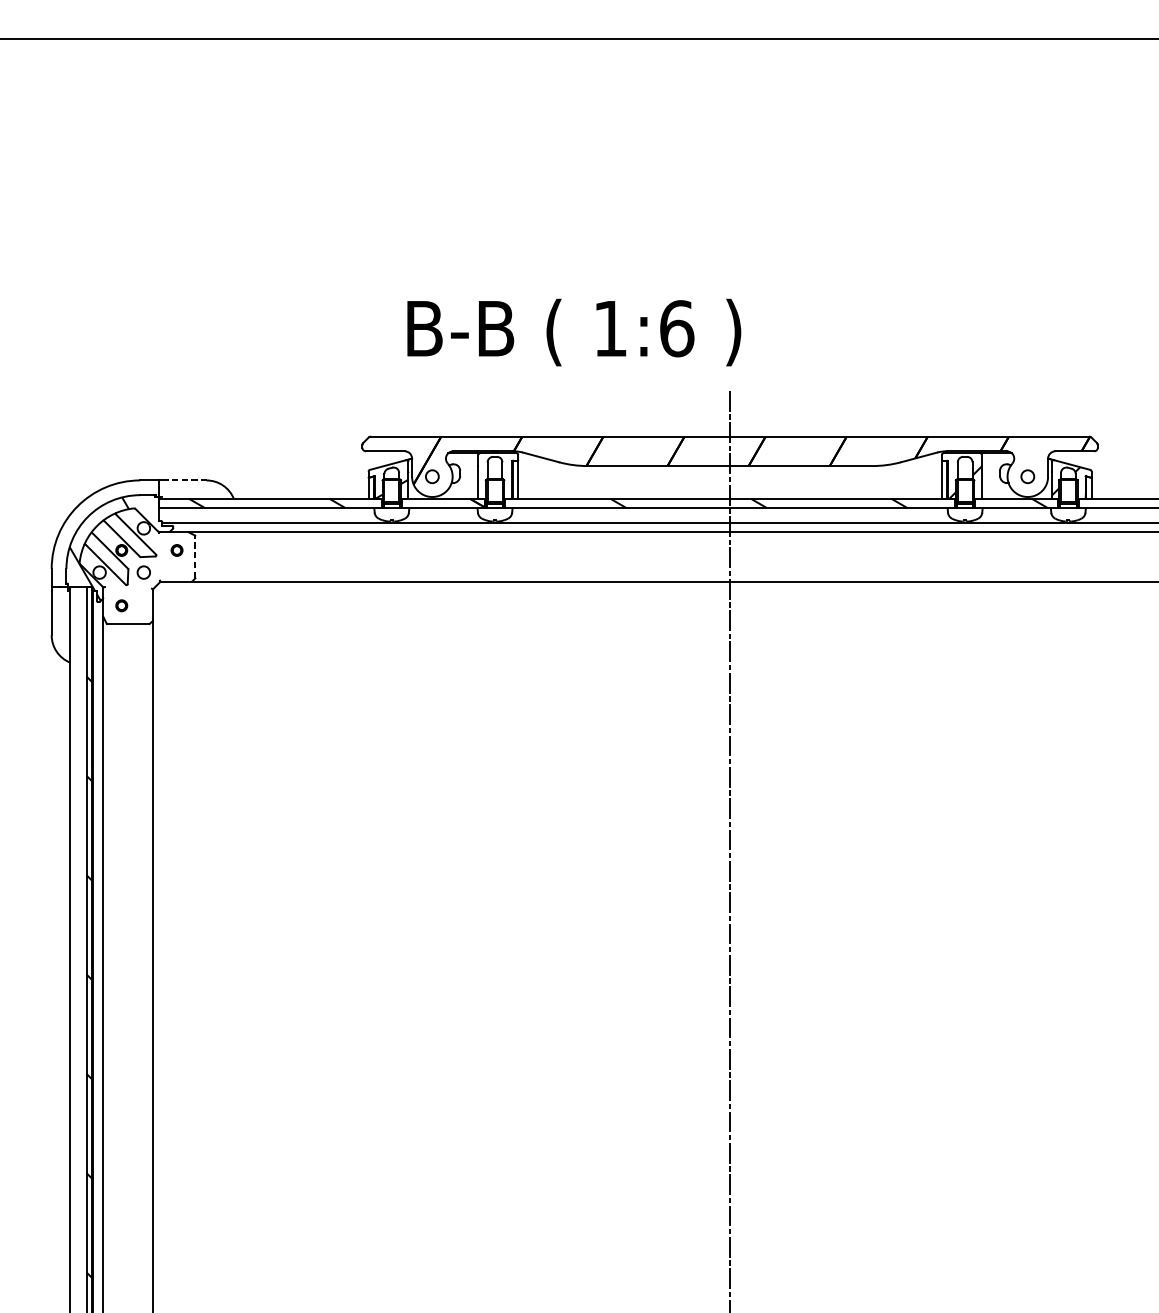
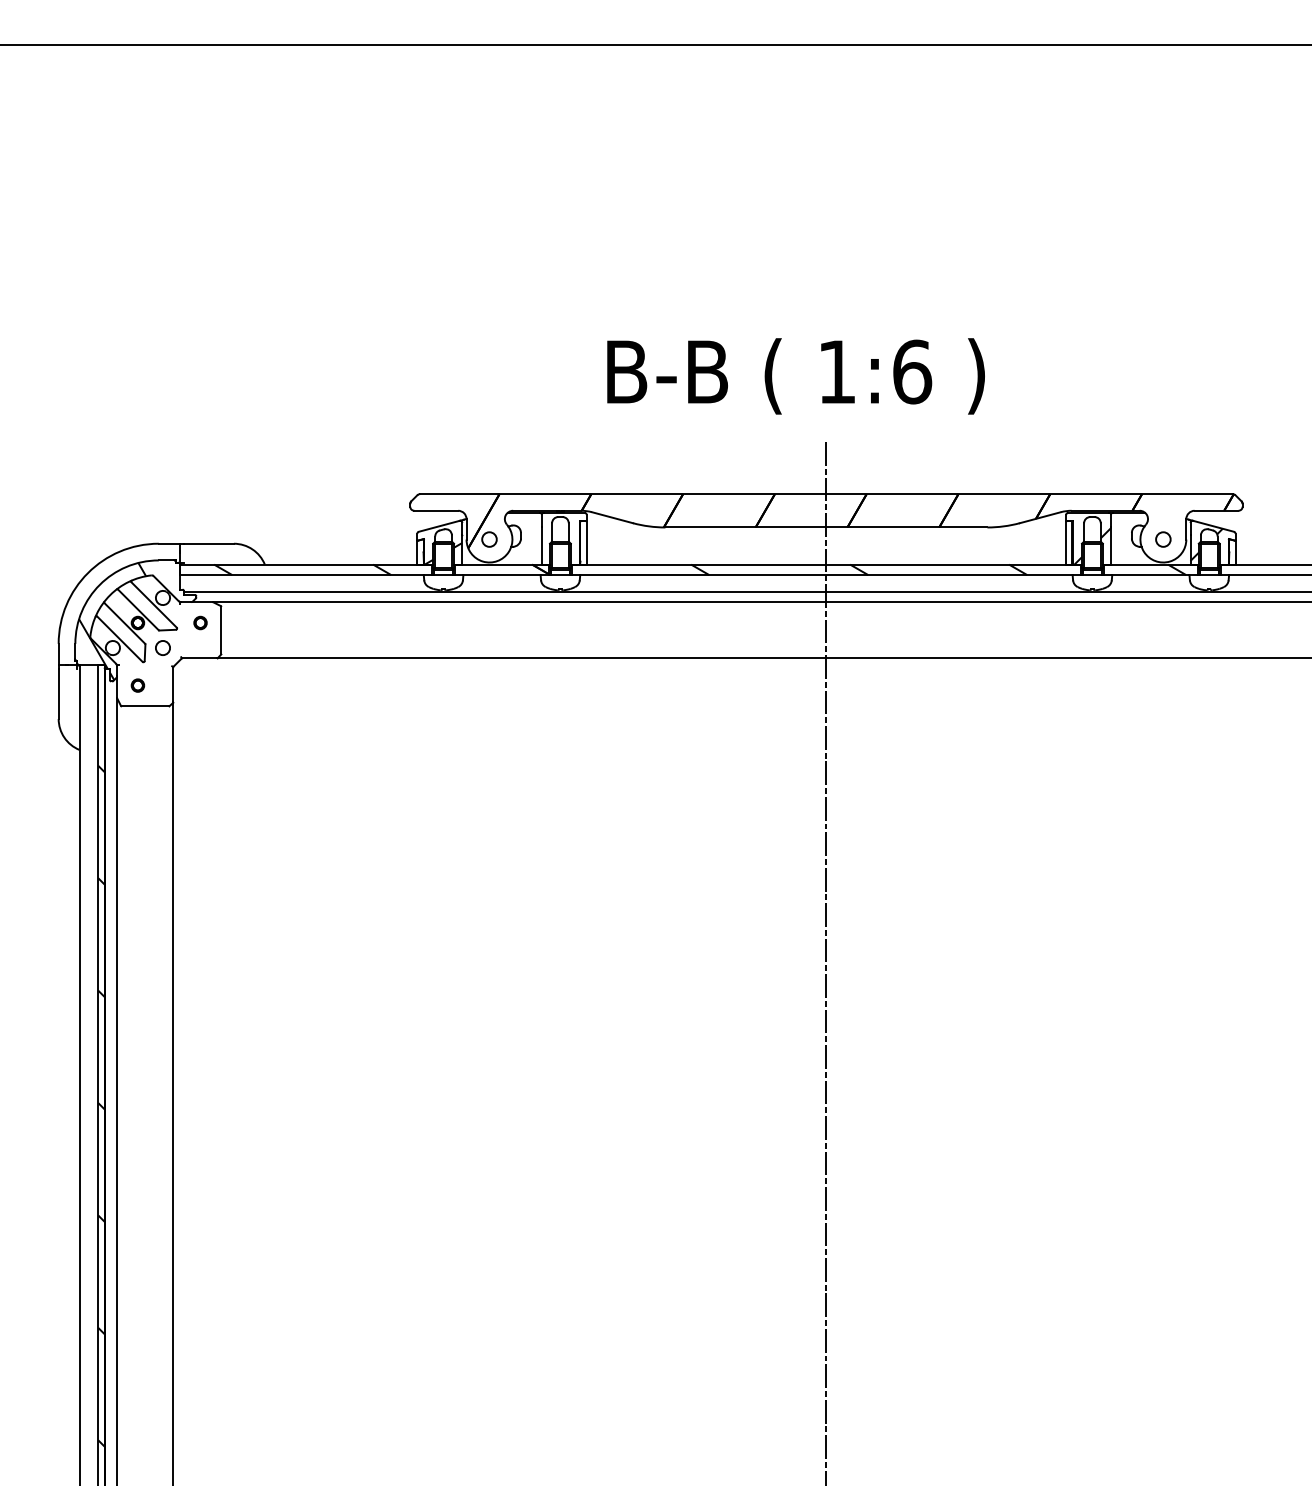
text: (573, 332) -> (795, 376), moved
line: (184, 480) -> (209, 543), dashed -> solid
line: (195, 556) -> (221, 629), dashed -> solid

